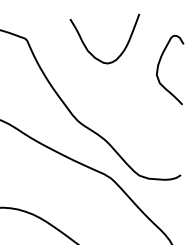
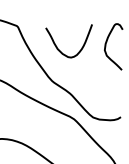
curve: (90, 51) -> (59, 49), moved

